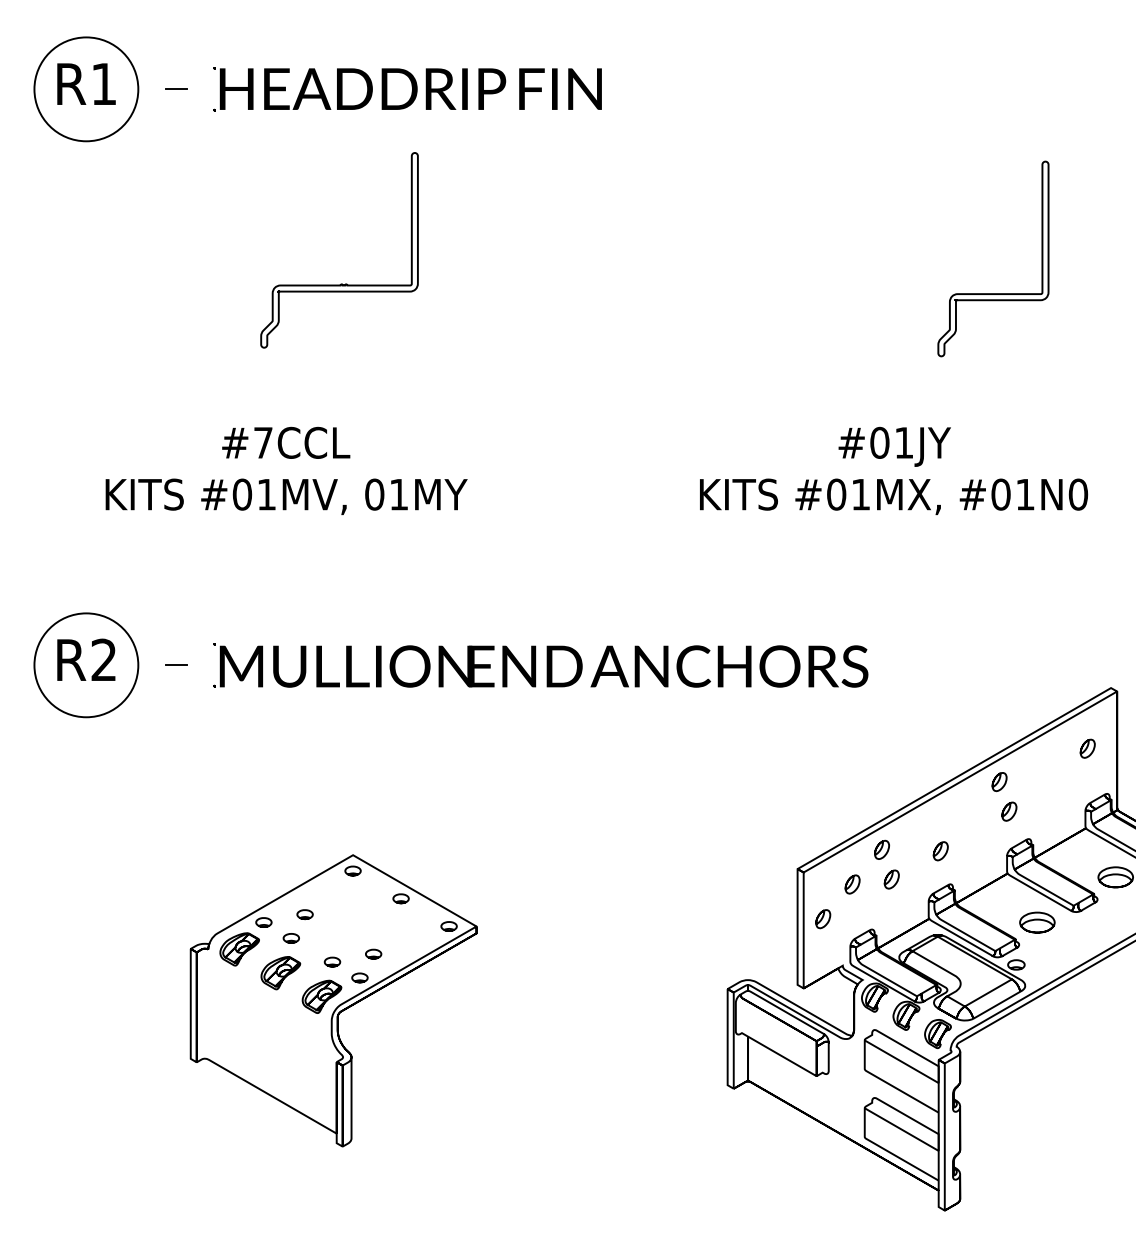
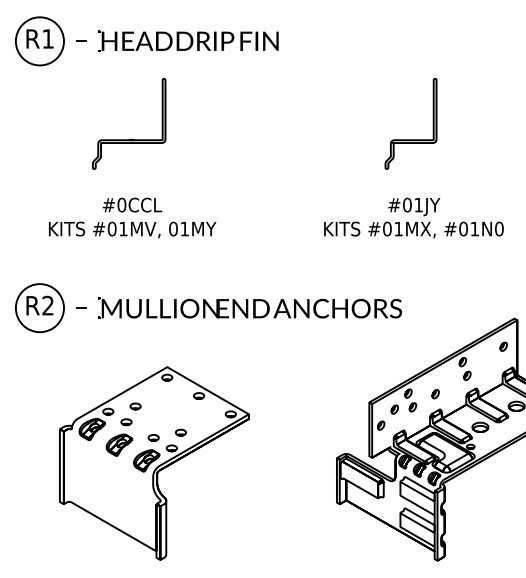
part: (342, 281) -> (130, 138), moved
part: (992, 292) -> (410, 139), moved
text: (262, 441) -> (121, 204), #7CCL -> #0CCL
part: (333, 1000) -> (154, 463), size x1.43

